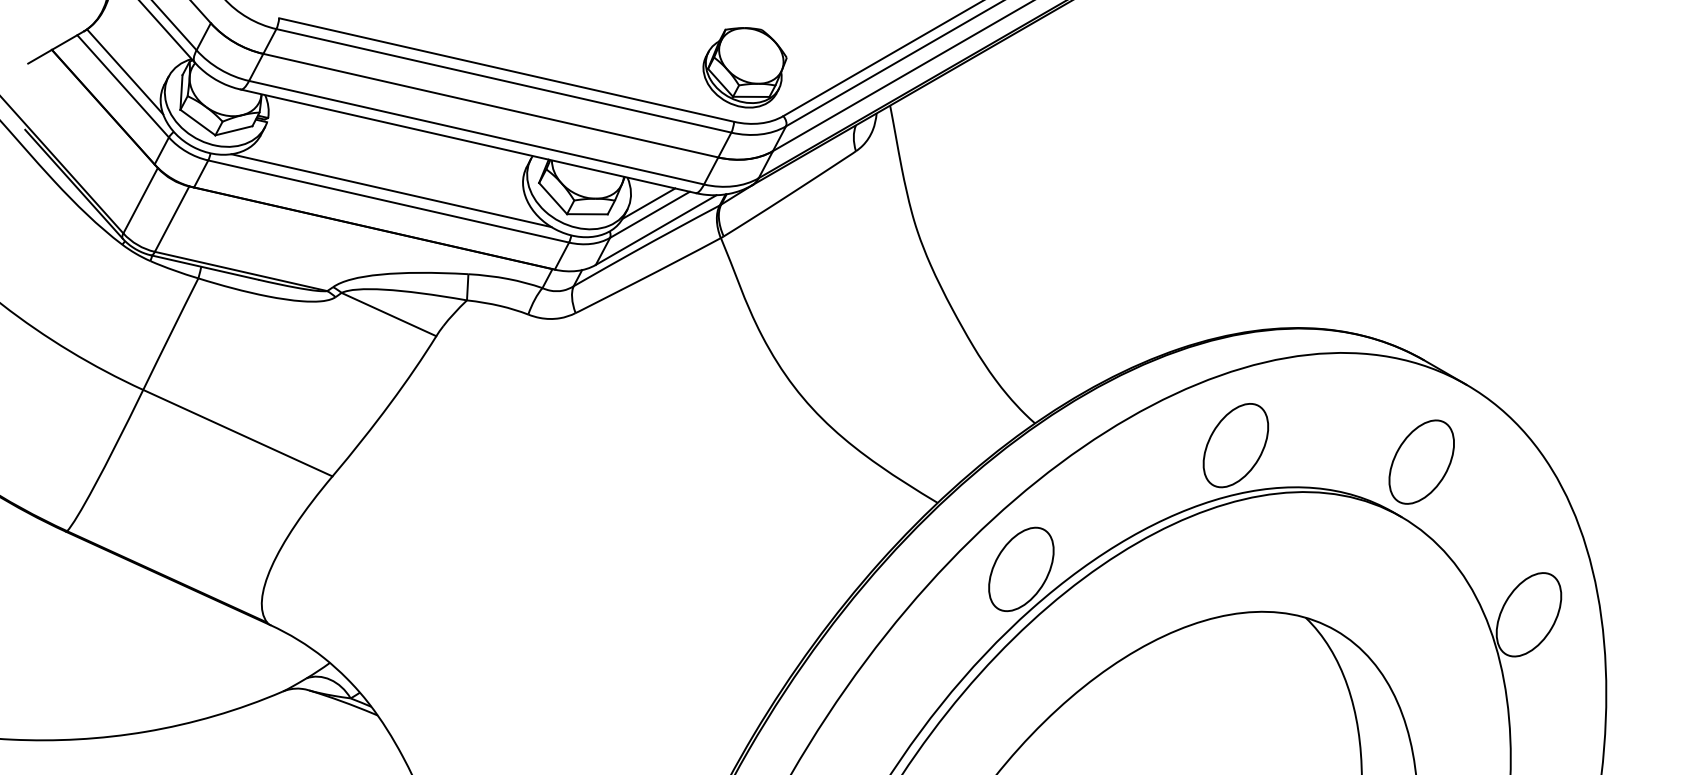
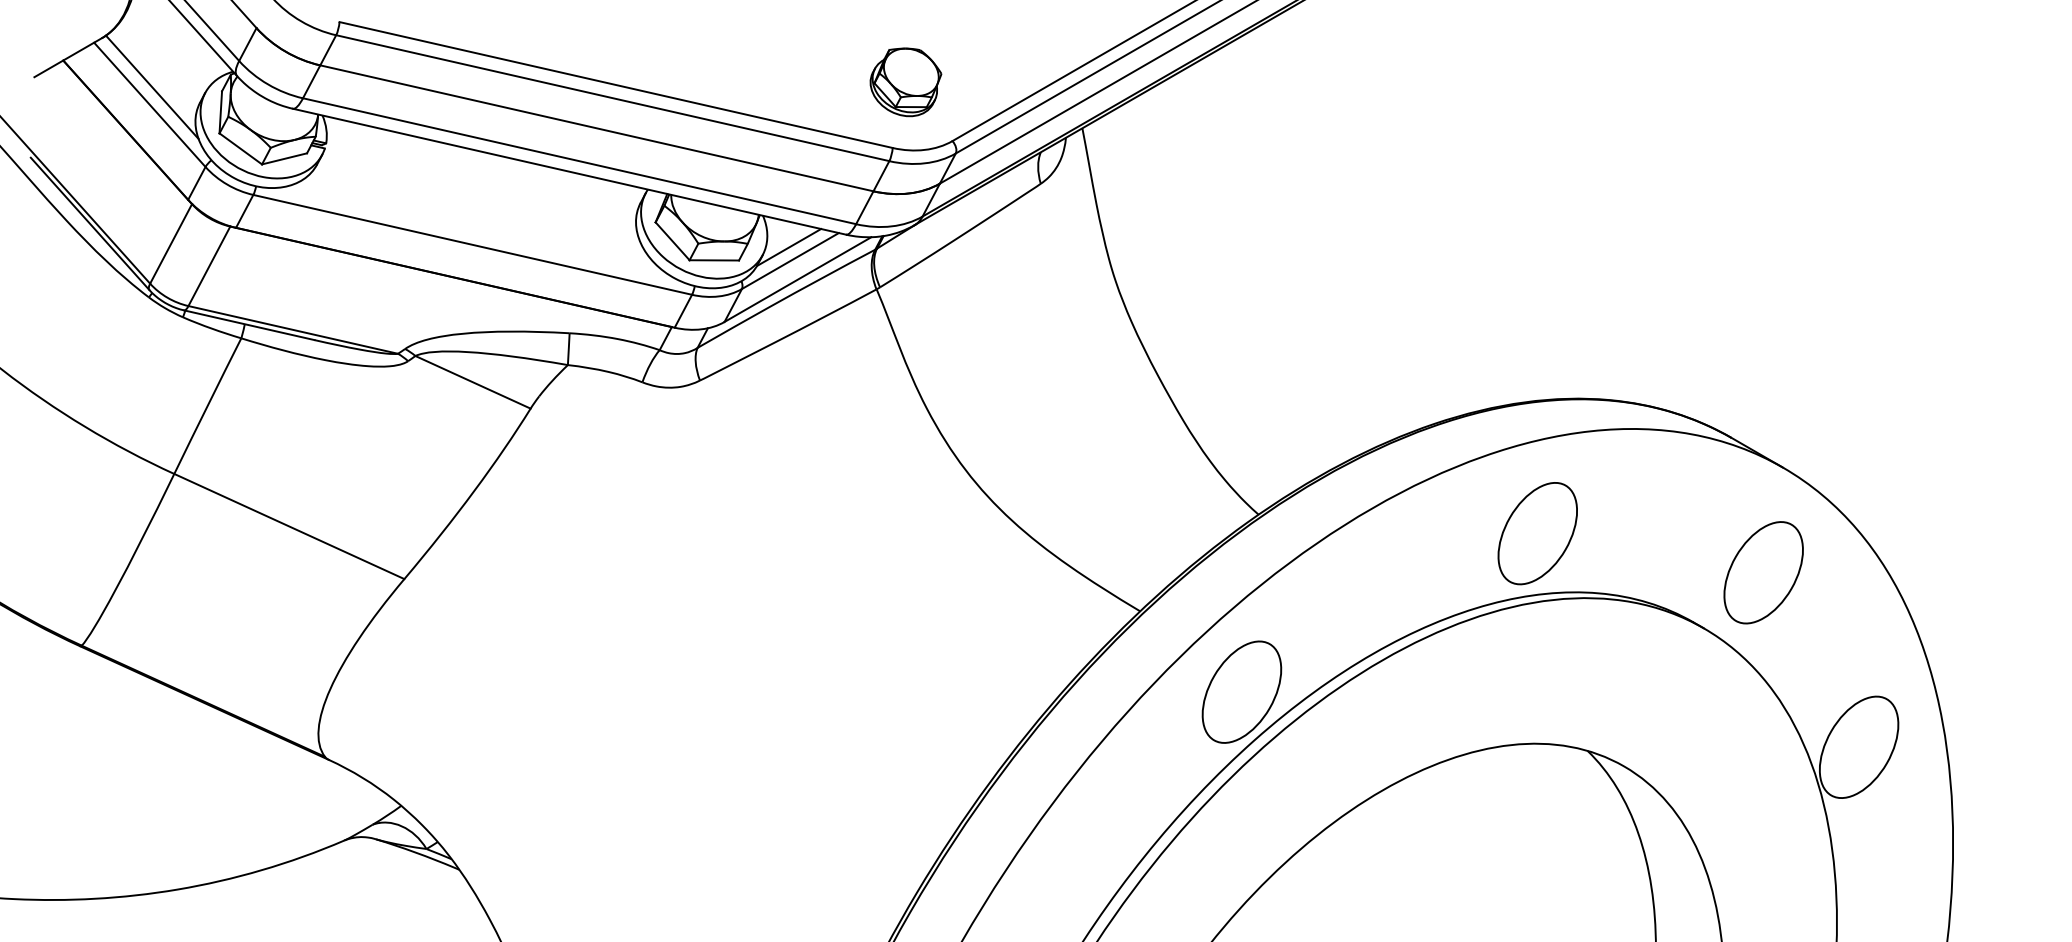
part: (744, 67) -> (905, 82), size x0.7
line: (390, 190) -> (475, 231), removed
part: (1235, 445) -> (1537, 533), moved
part: (1421, 461) -> (1763, 572), moved

